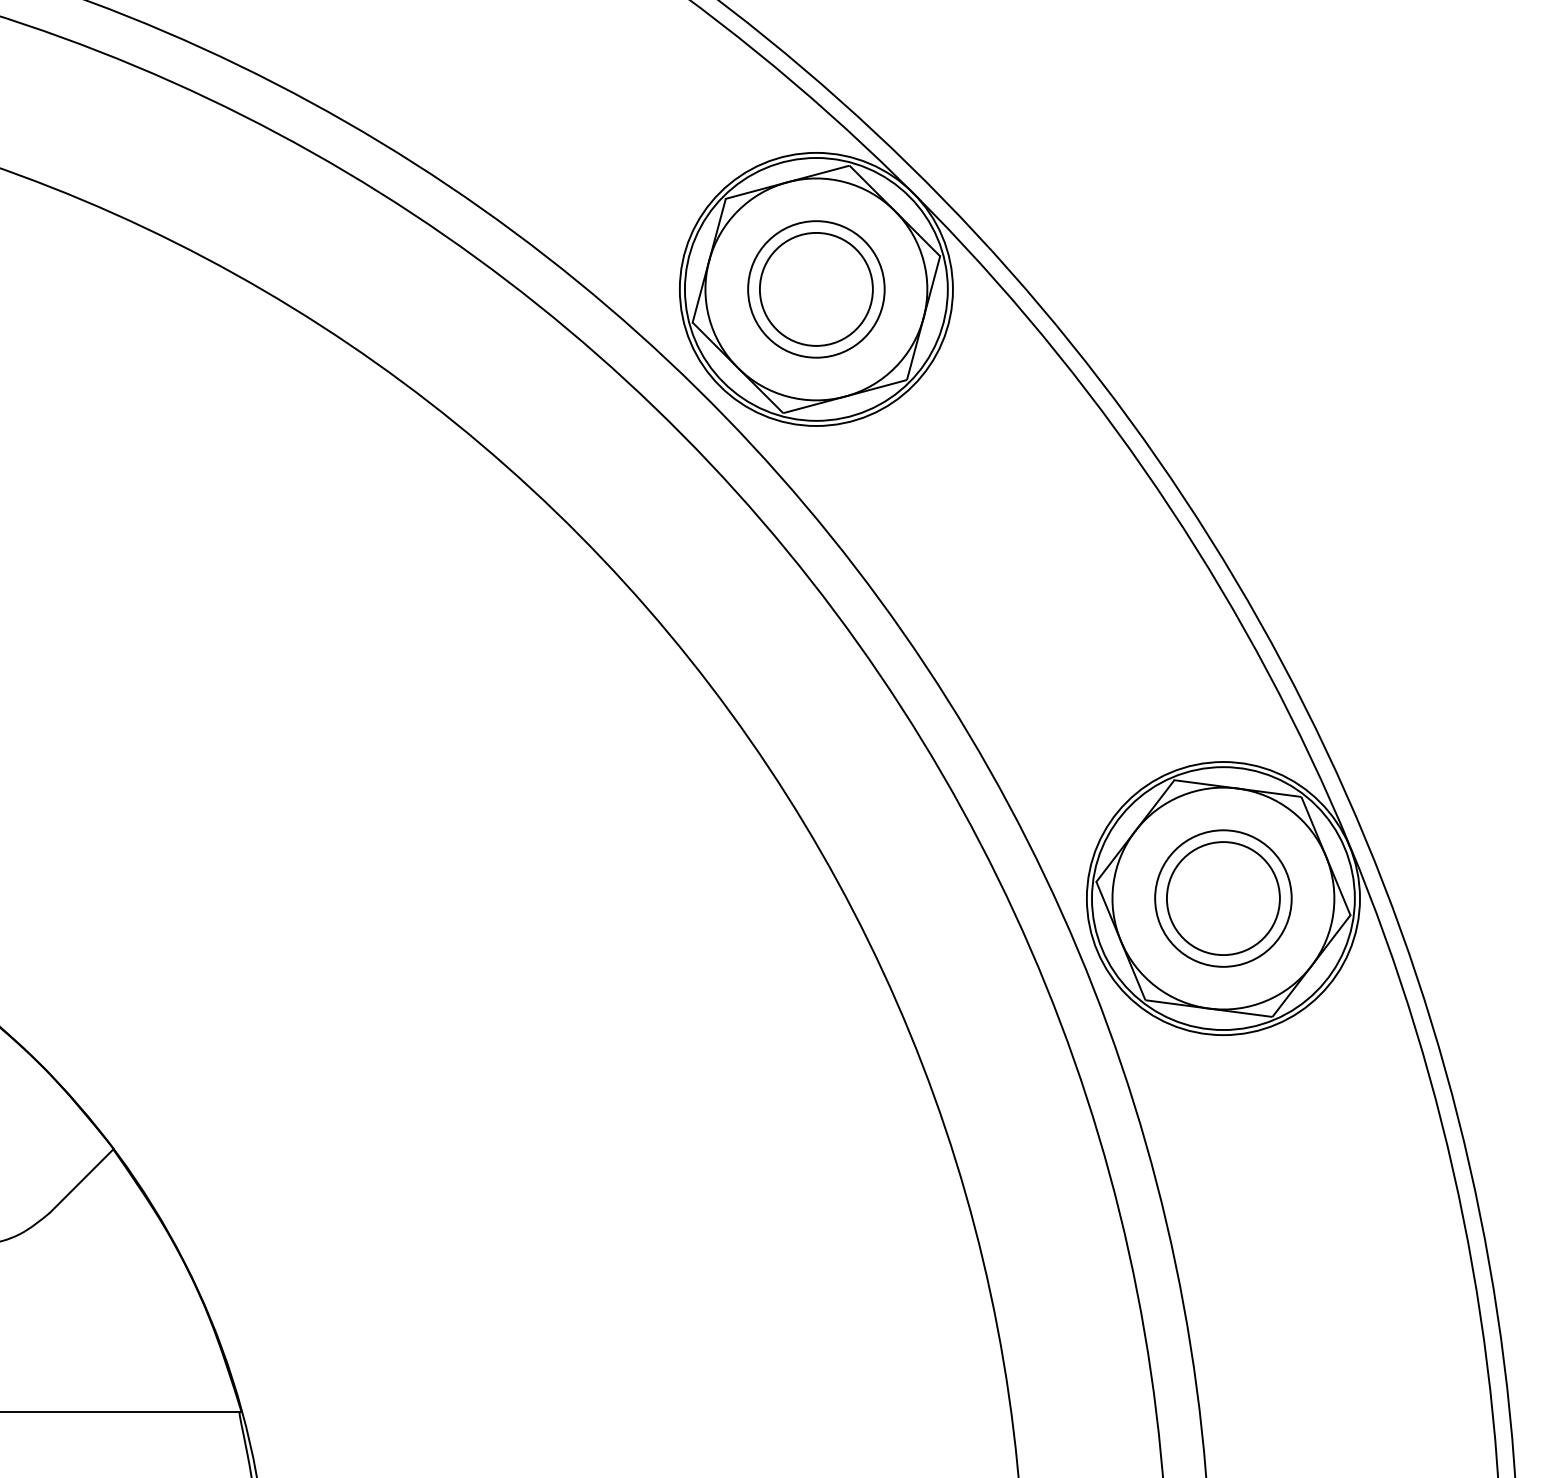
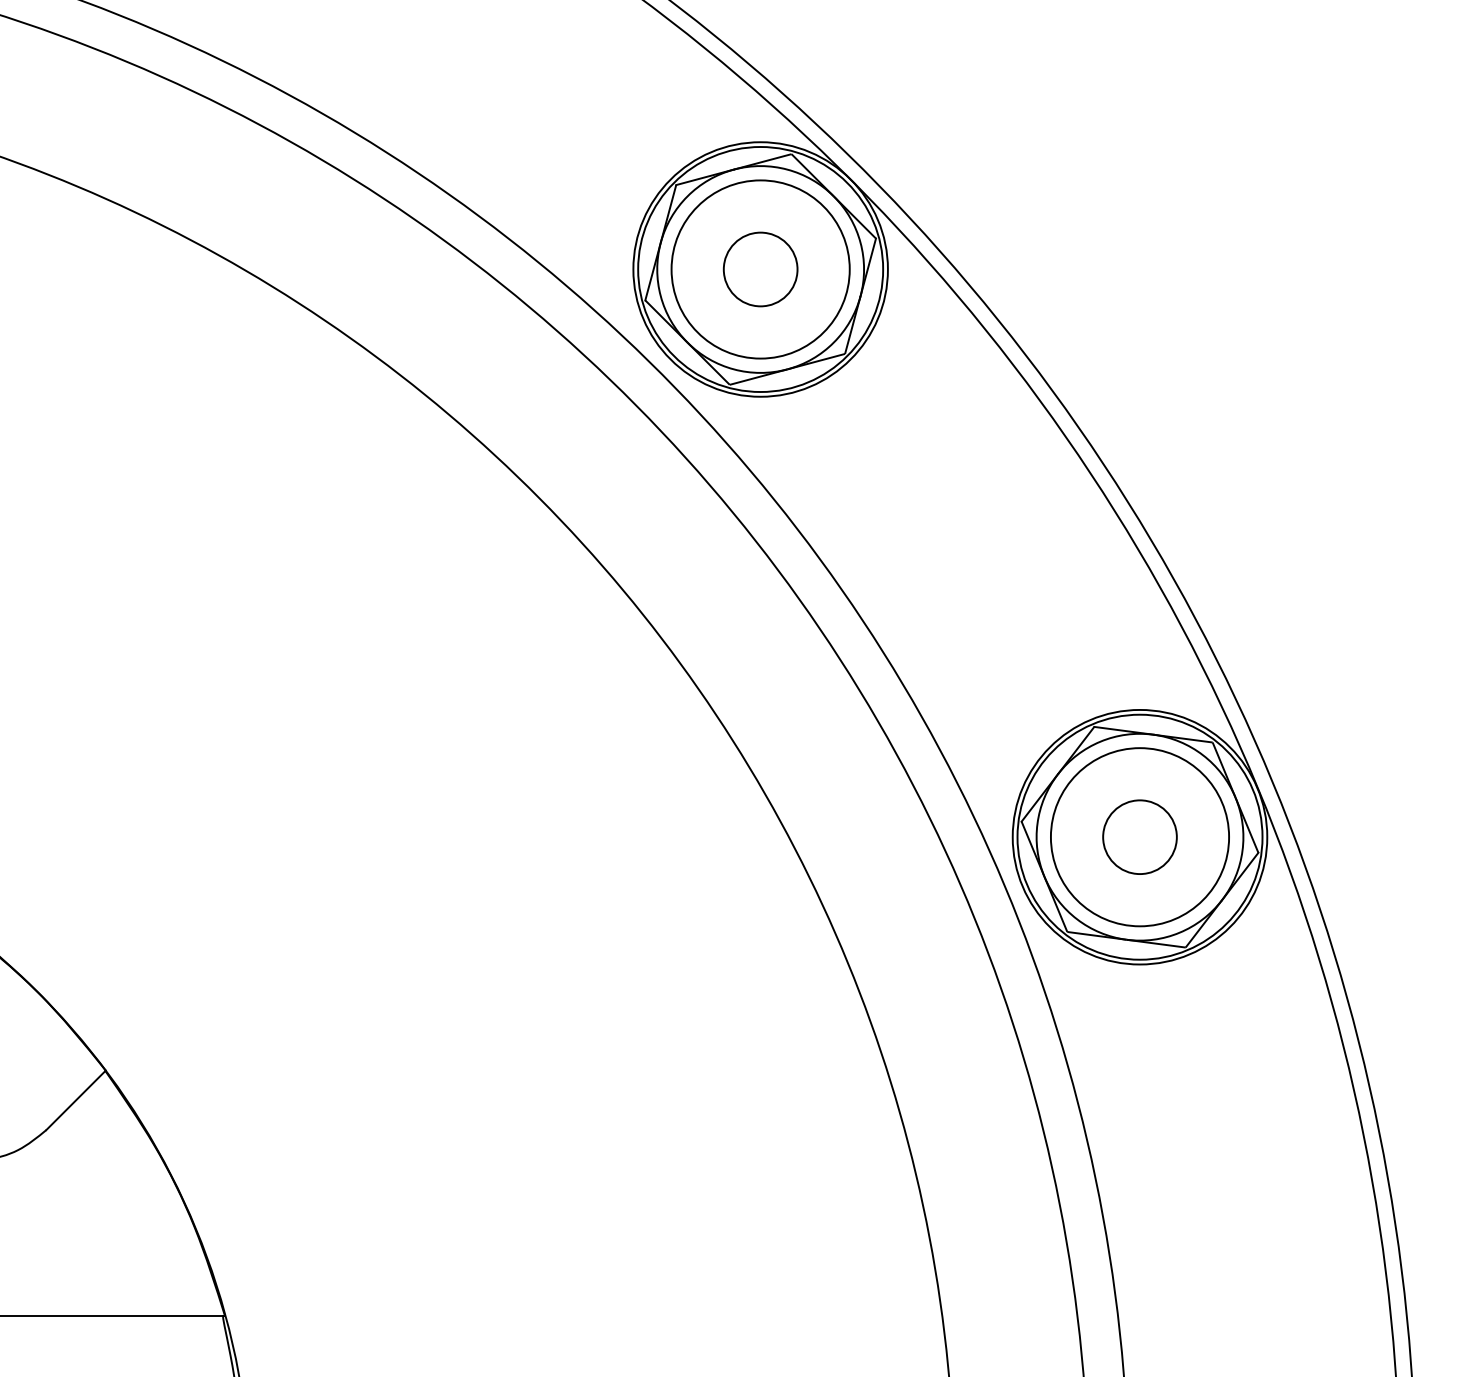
circle: (815, 288) -> (759, 268), size x0.7
circle: (816, 289) -> (760, 269), size x1.4
circle: (1222, 898) -> (1139, 837), size x0.7
circle: (1223, 898) -> (1140, 837), size x1.4

